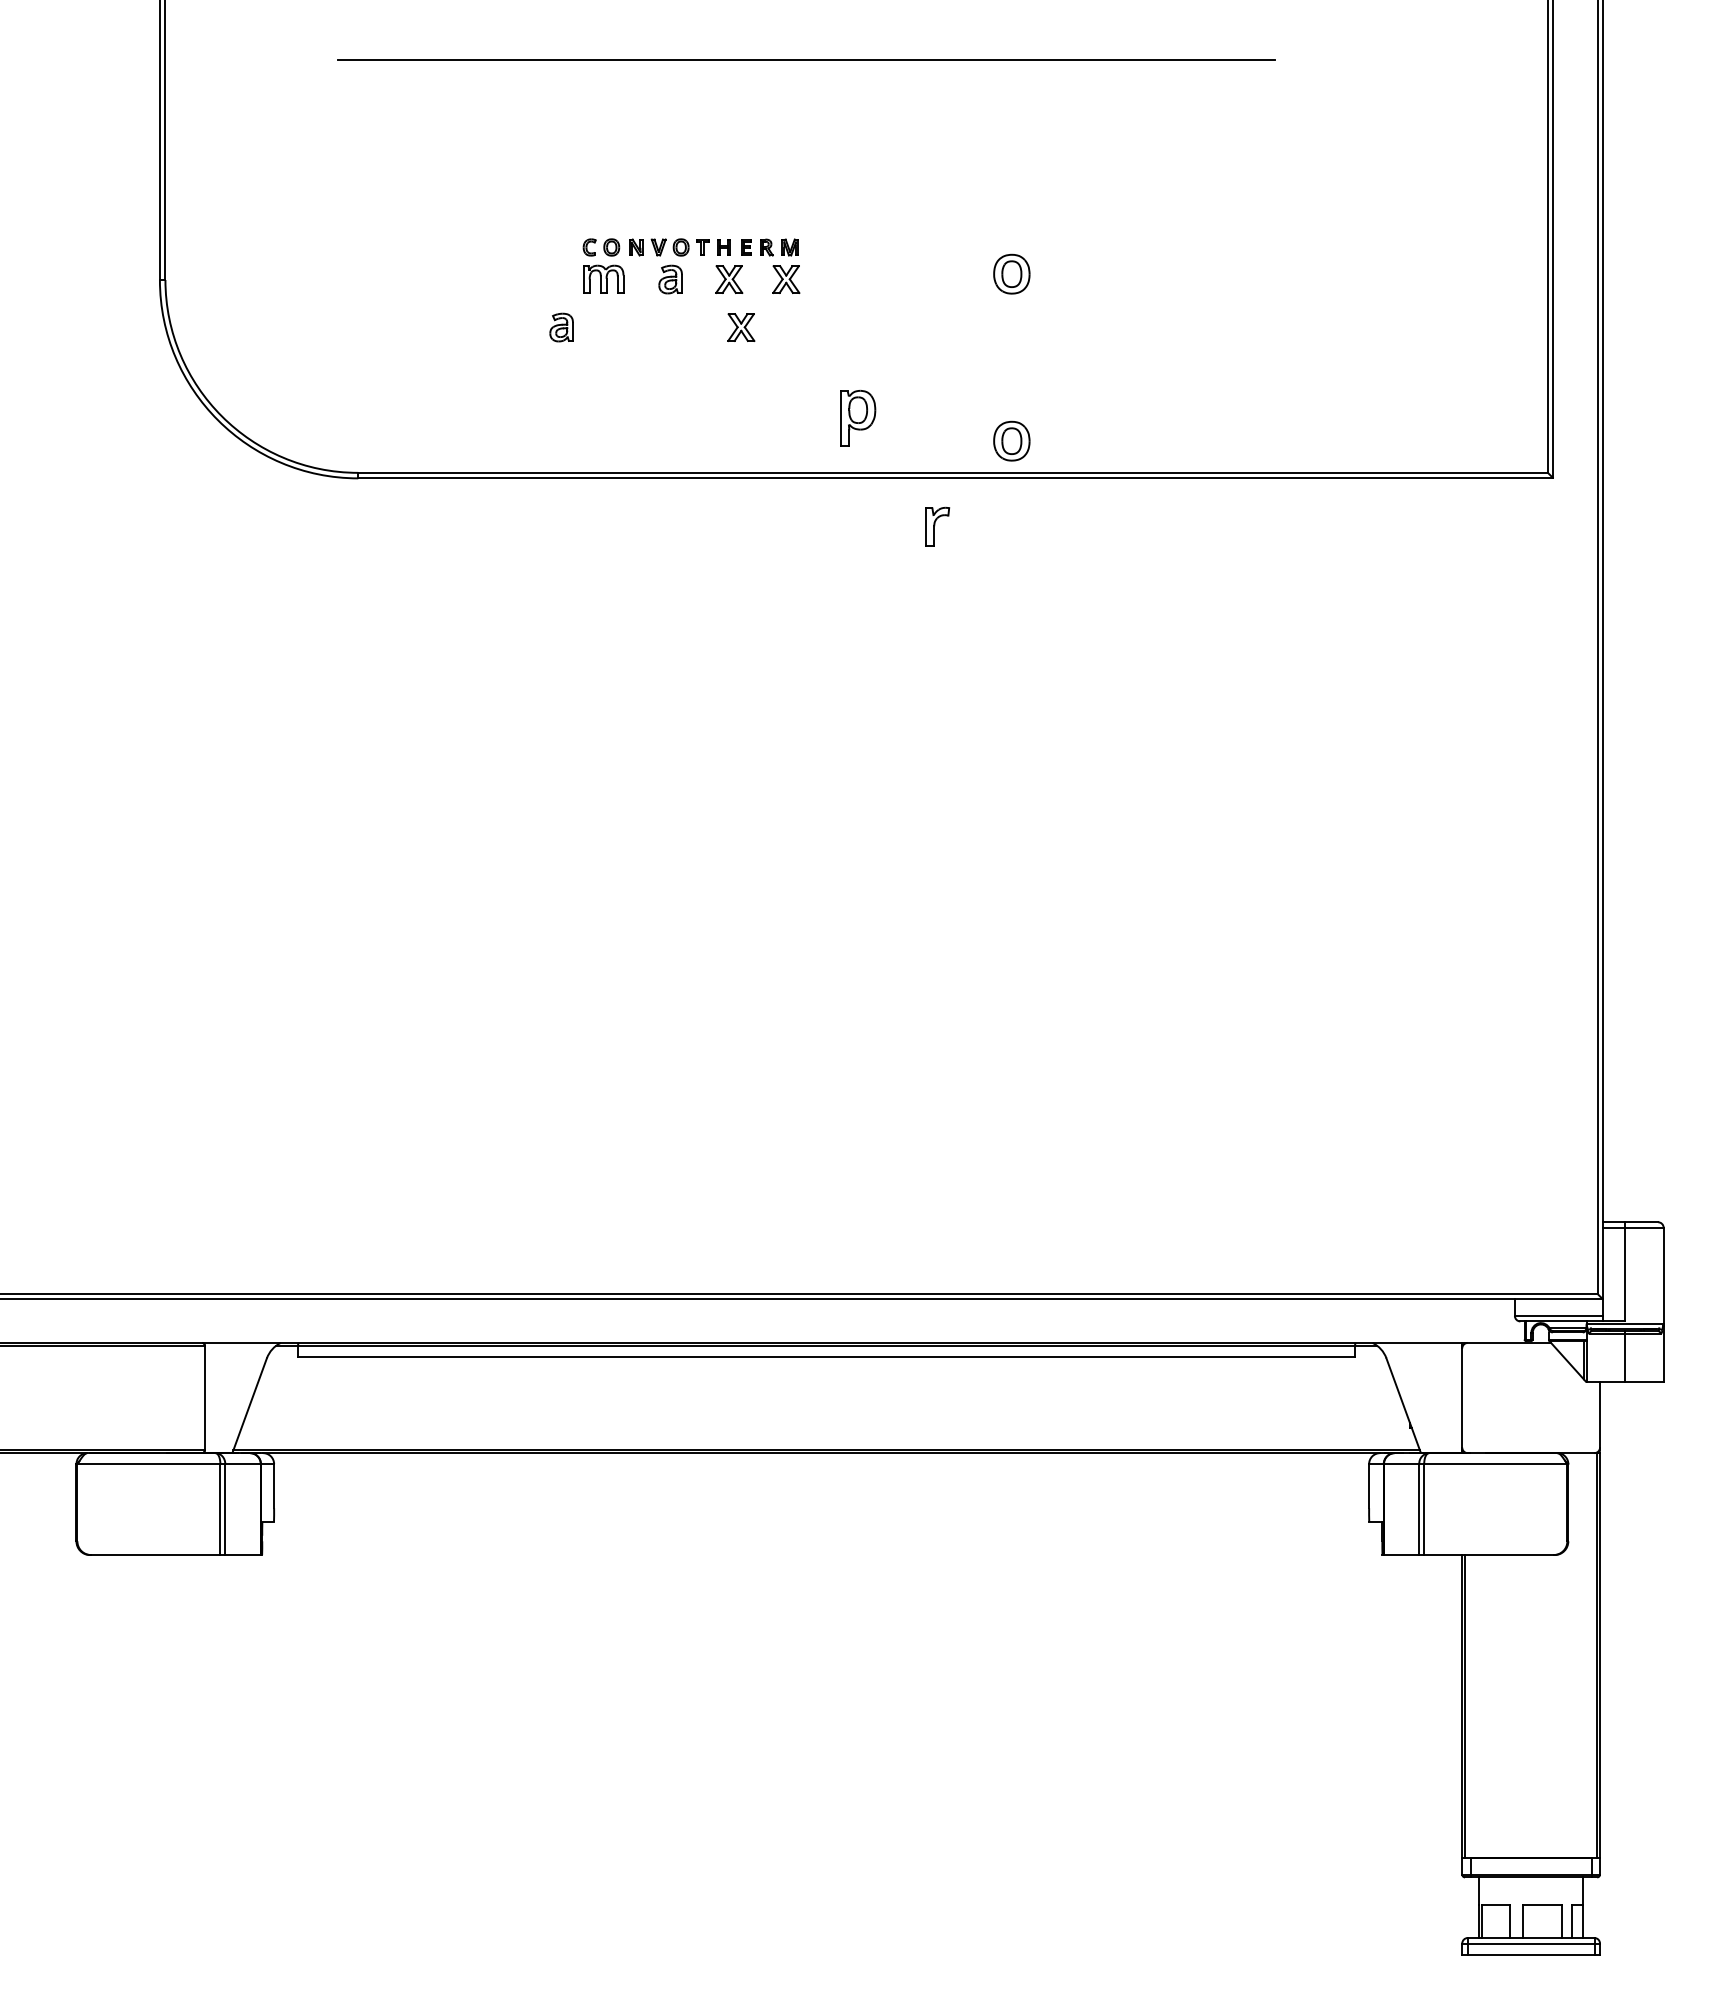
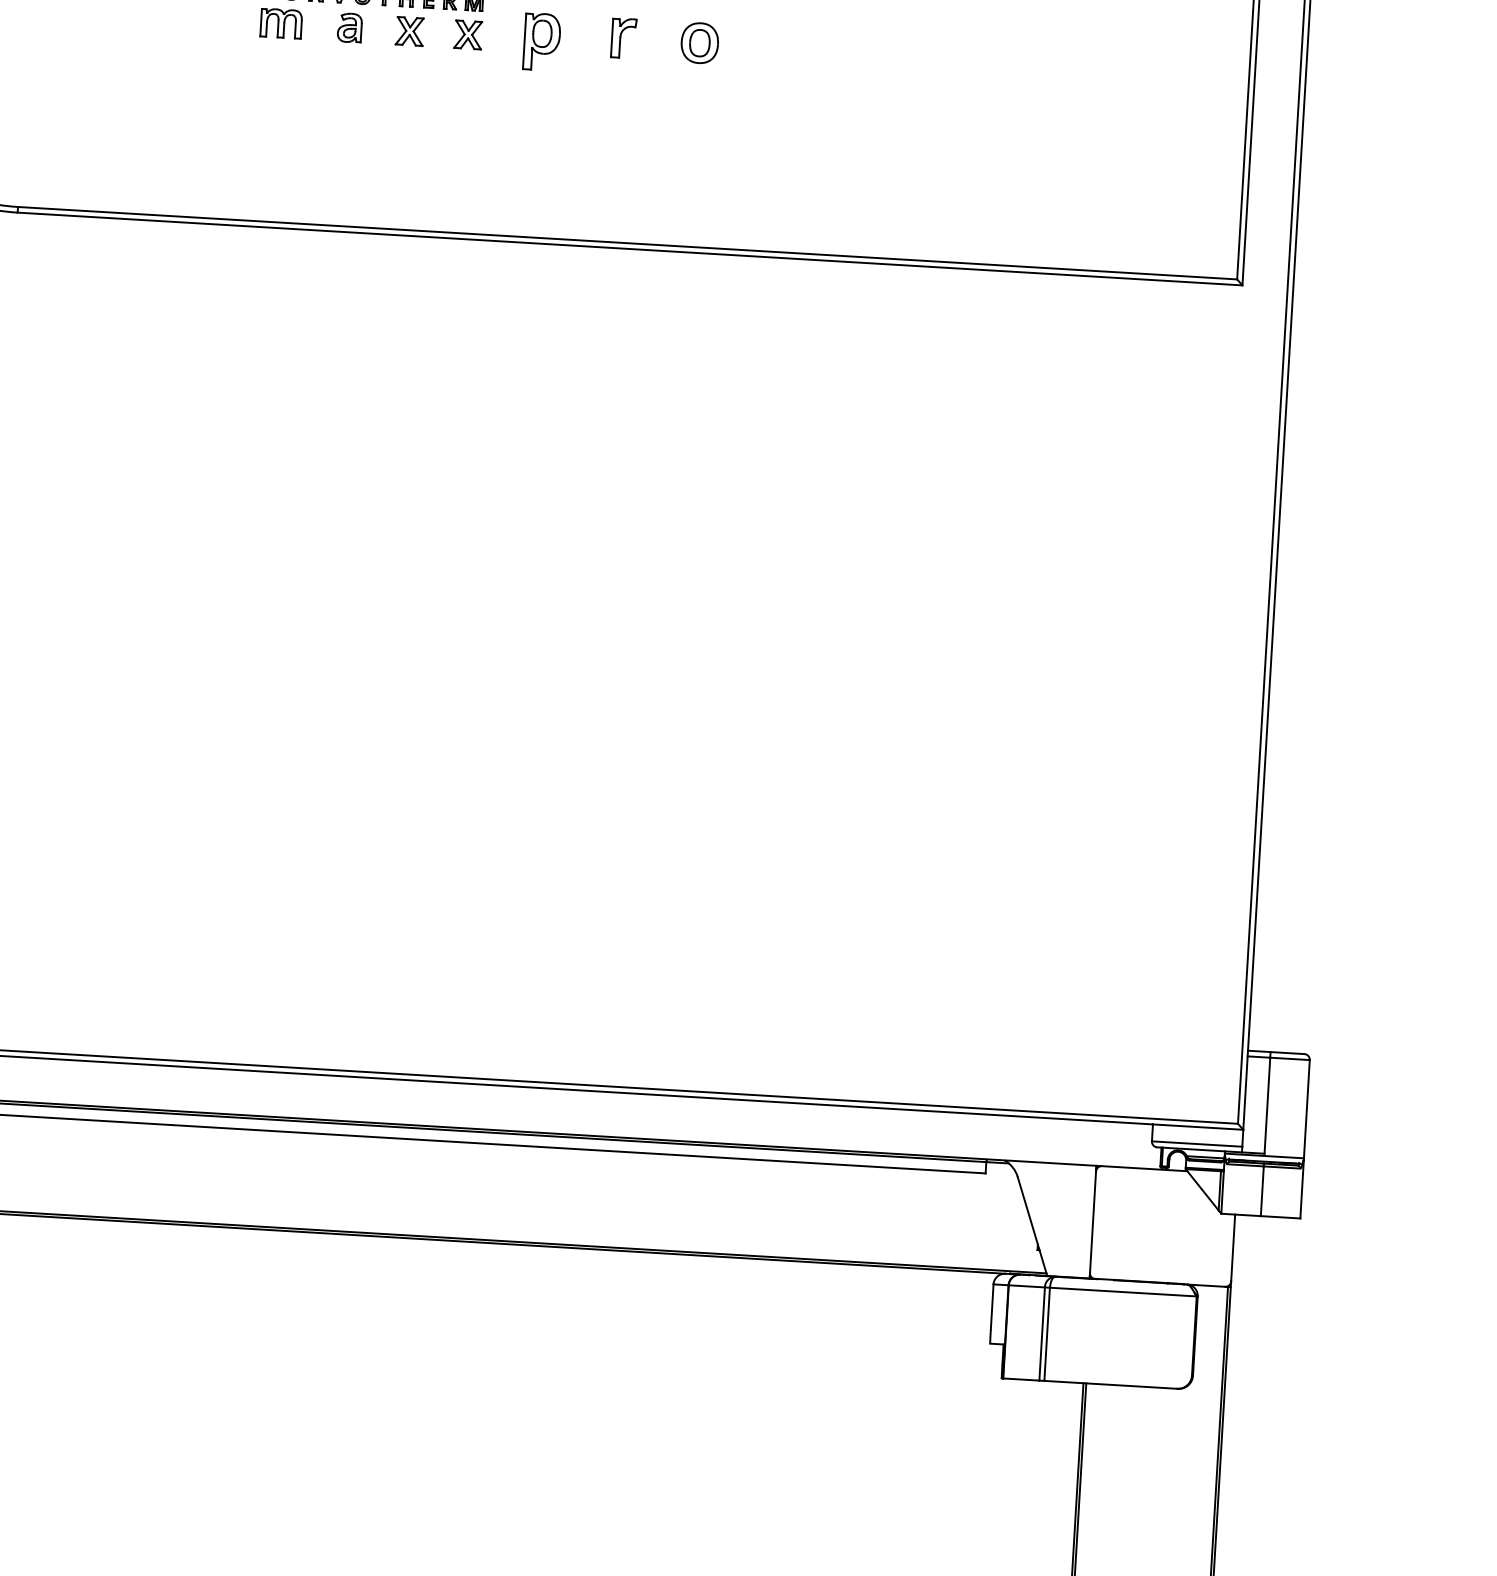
part: (561, 327) -> (235, 70), removed
part: (741, 327) -> (419, 81), removed
part: (858, 417) -> (542, 41), moved
part: (1011, 440) -> (689, 213), removed
part: (937, 526) -> (623, 37), moved

